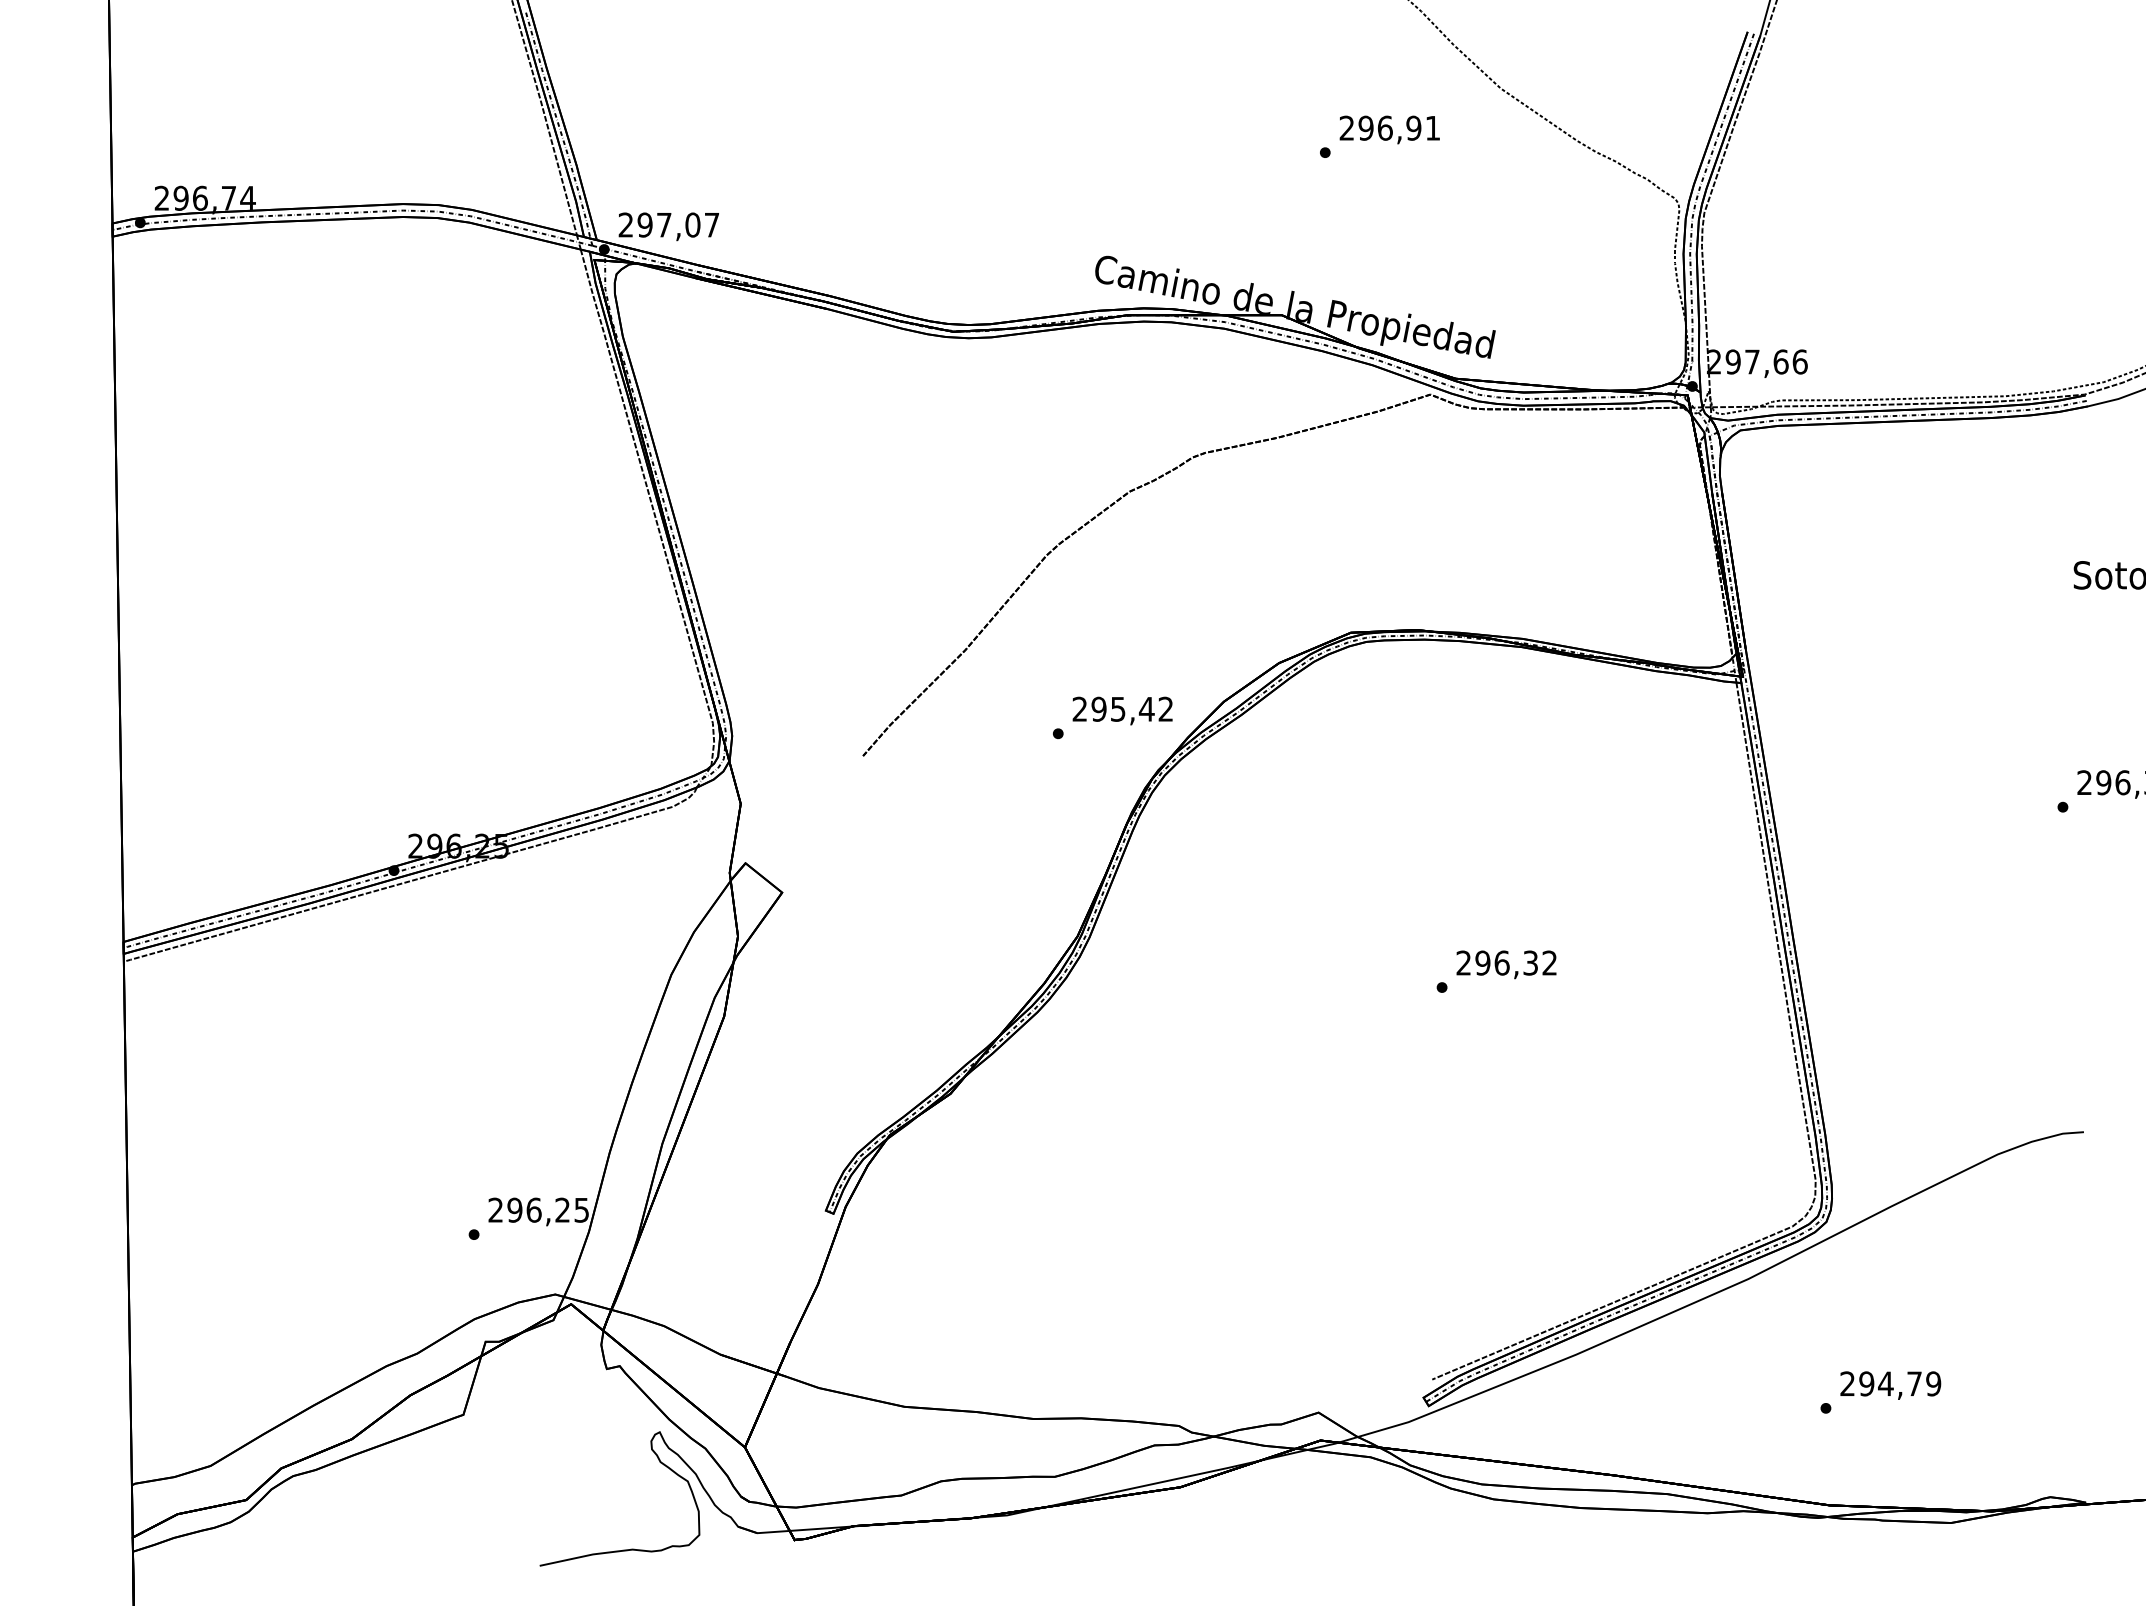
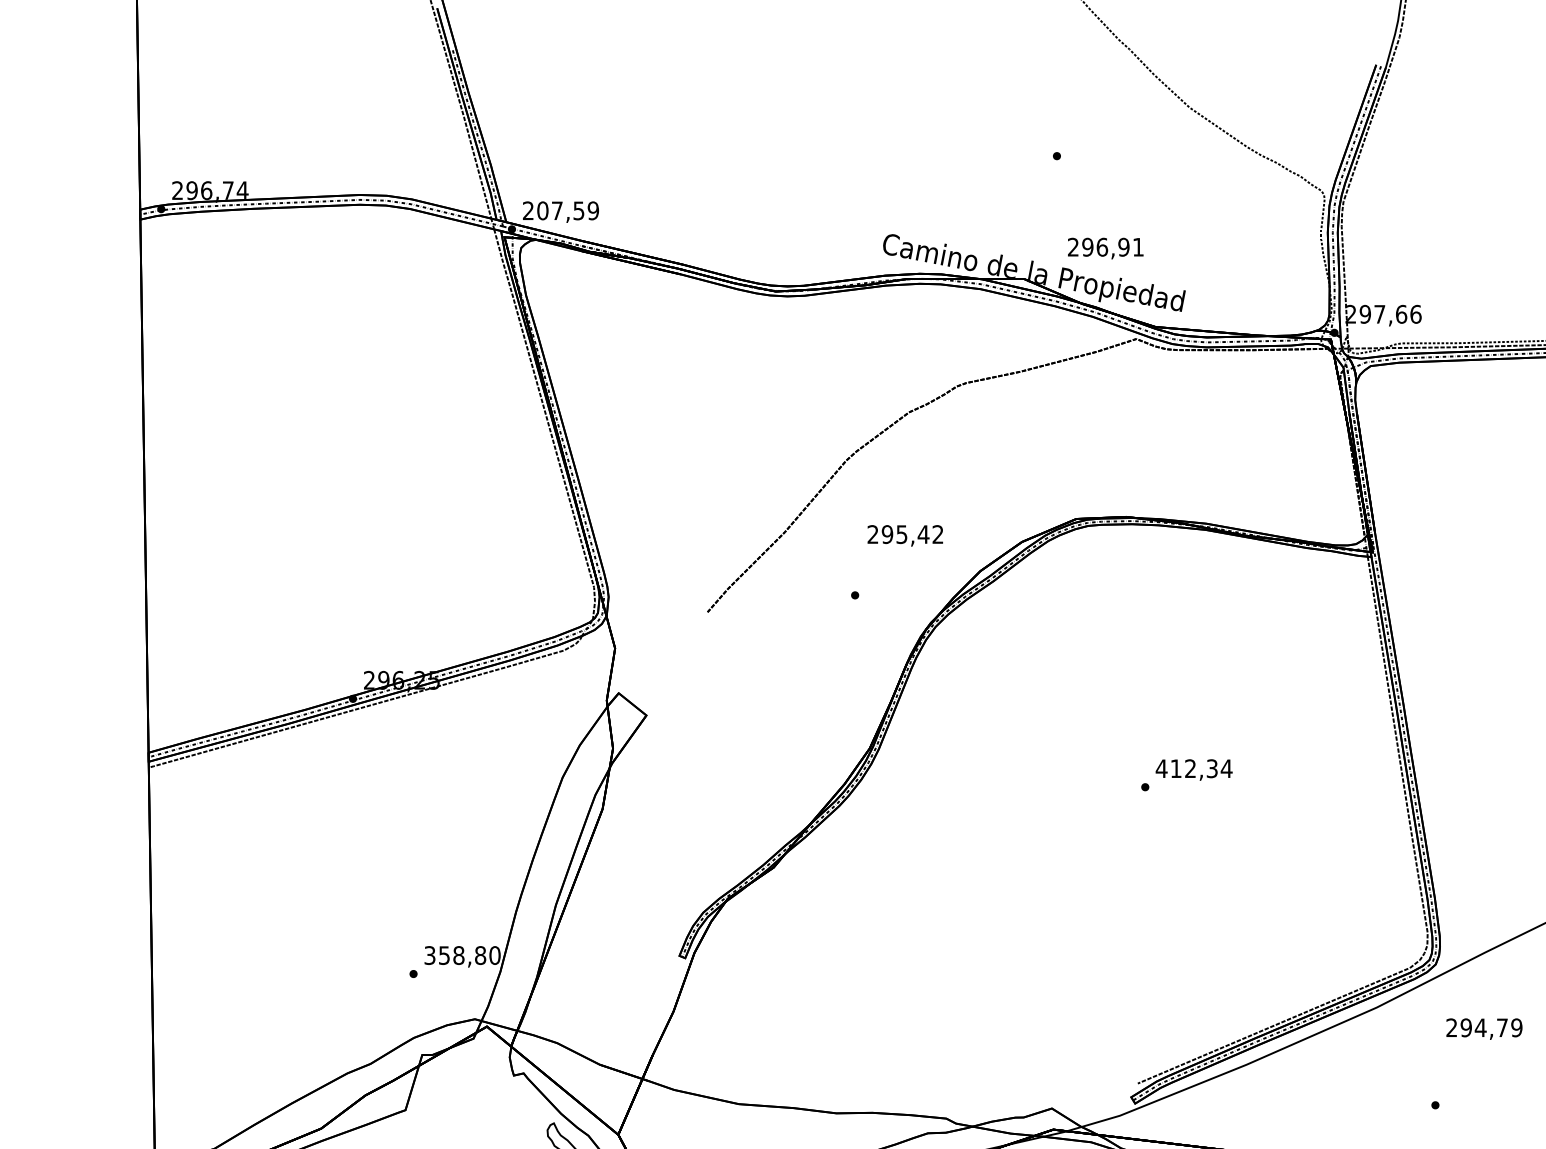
text: (1389, 129) -> (1105, 248), moved
text: (678, 224) -> (568, 210), 297,07 -> 207,59
text: (1122, 710) -> (905, 535), moved
text: (1506, 962) -> (1193, 768), 296,32 -> 412,34
text: (538, 1209) -> (462, 954), 296,25 -> 358,80
text: (1890, 1385) -> (1484, 1029), moved

